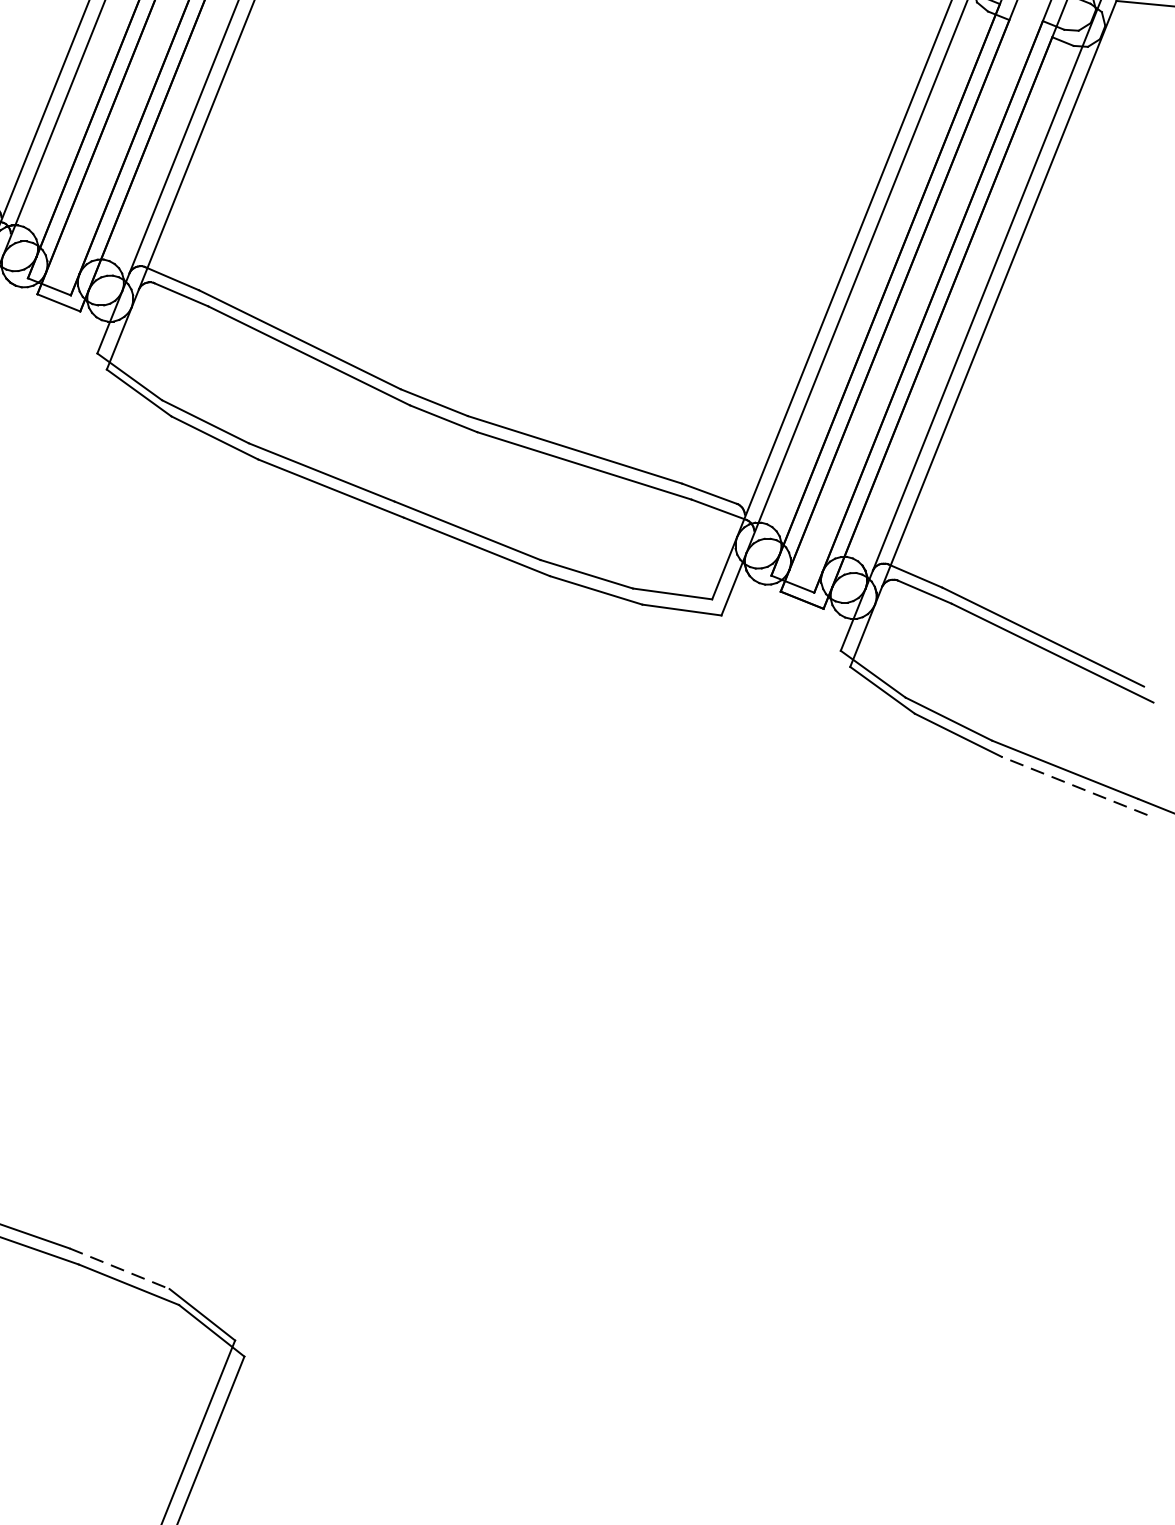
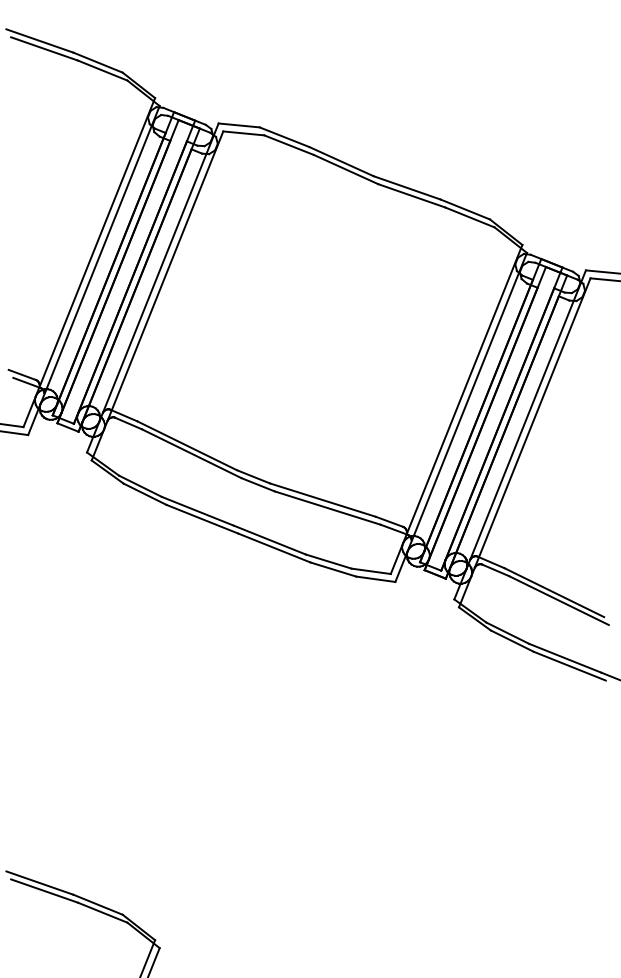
line: (1073, 786) -> (569, 666), dashed -> solid
line: (120, 1268) -> (98, 904), dashed -> solid

